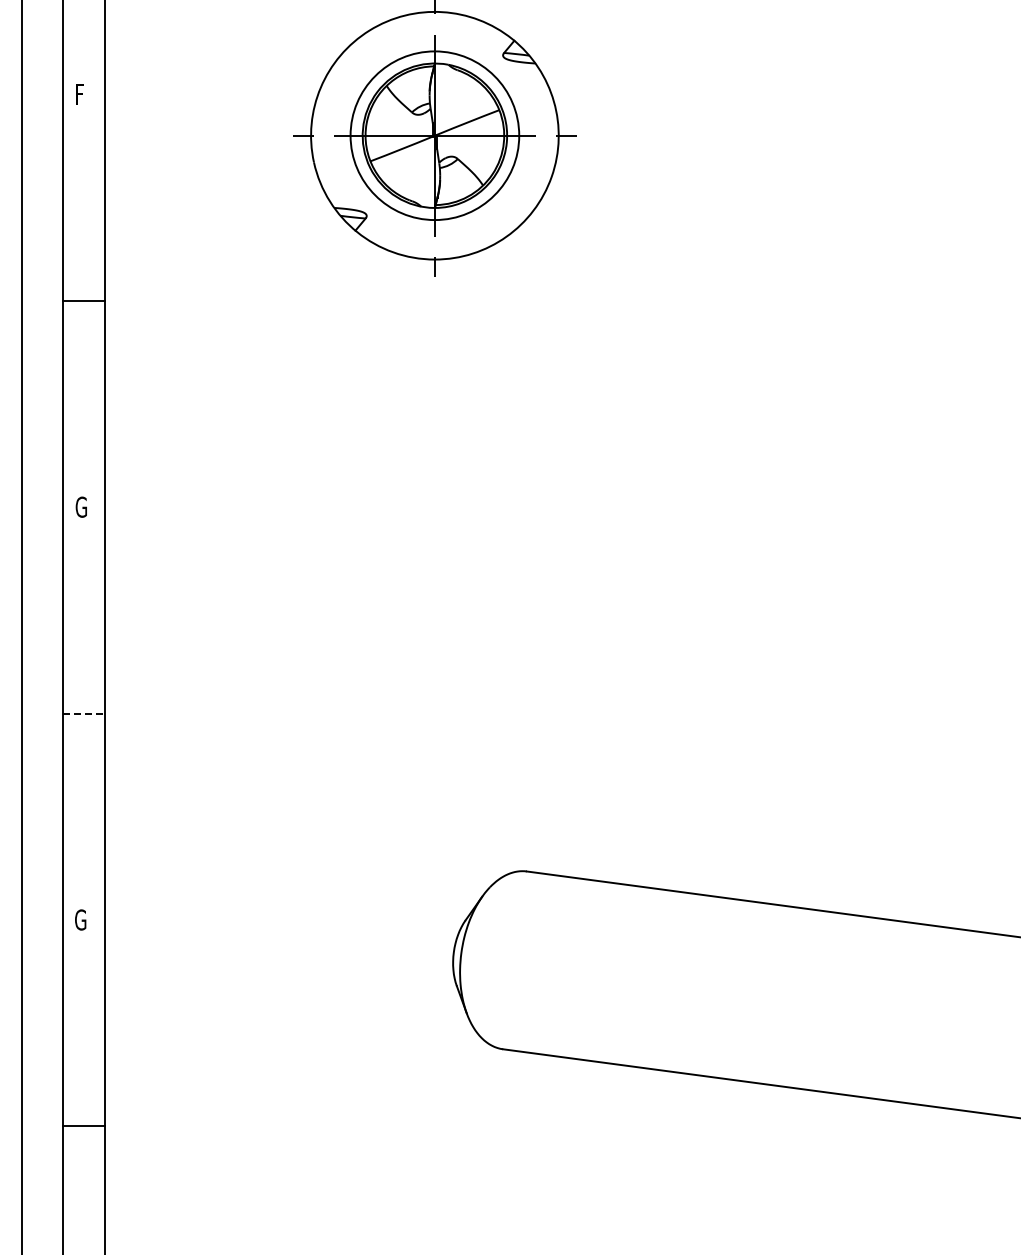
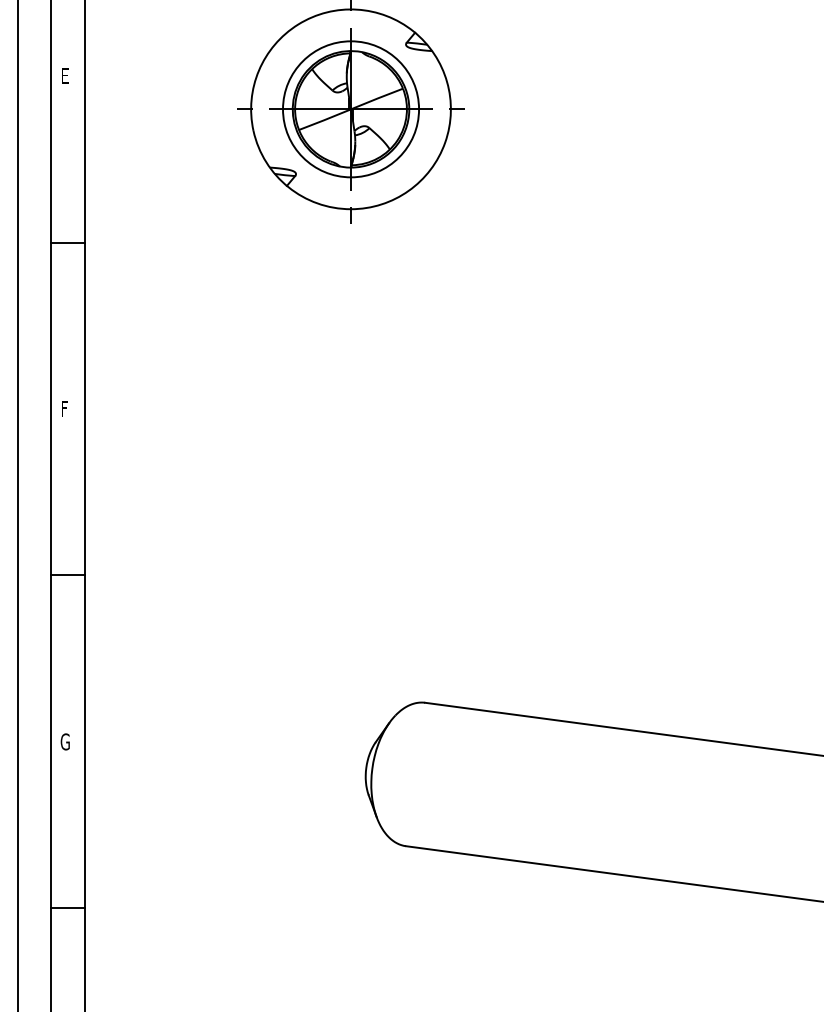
text: (81, 94) -> (65, 76), F -> E
text: (80, 506) -> (65, 408), G -> F
line: (84, 713) -> (68, 575), dashed -> solid

